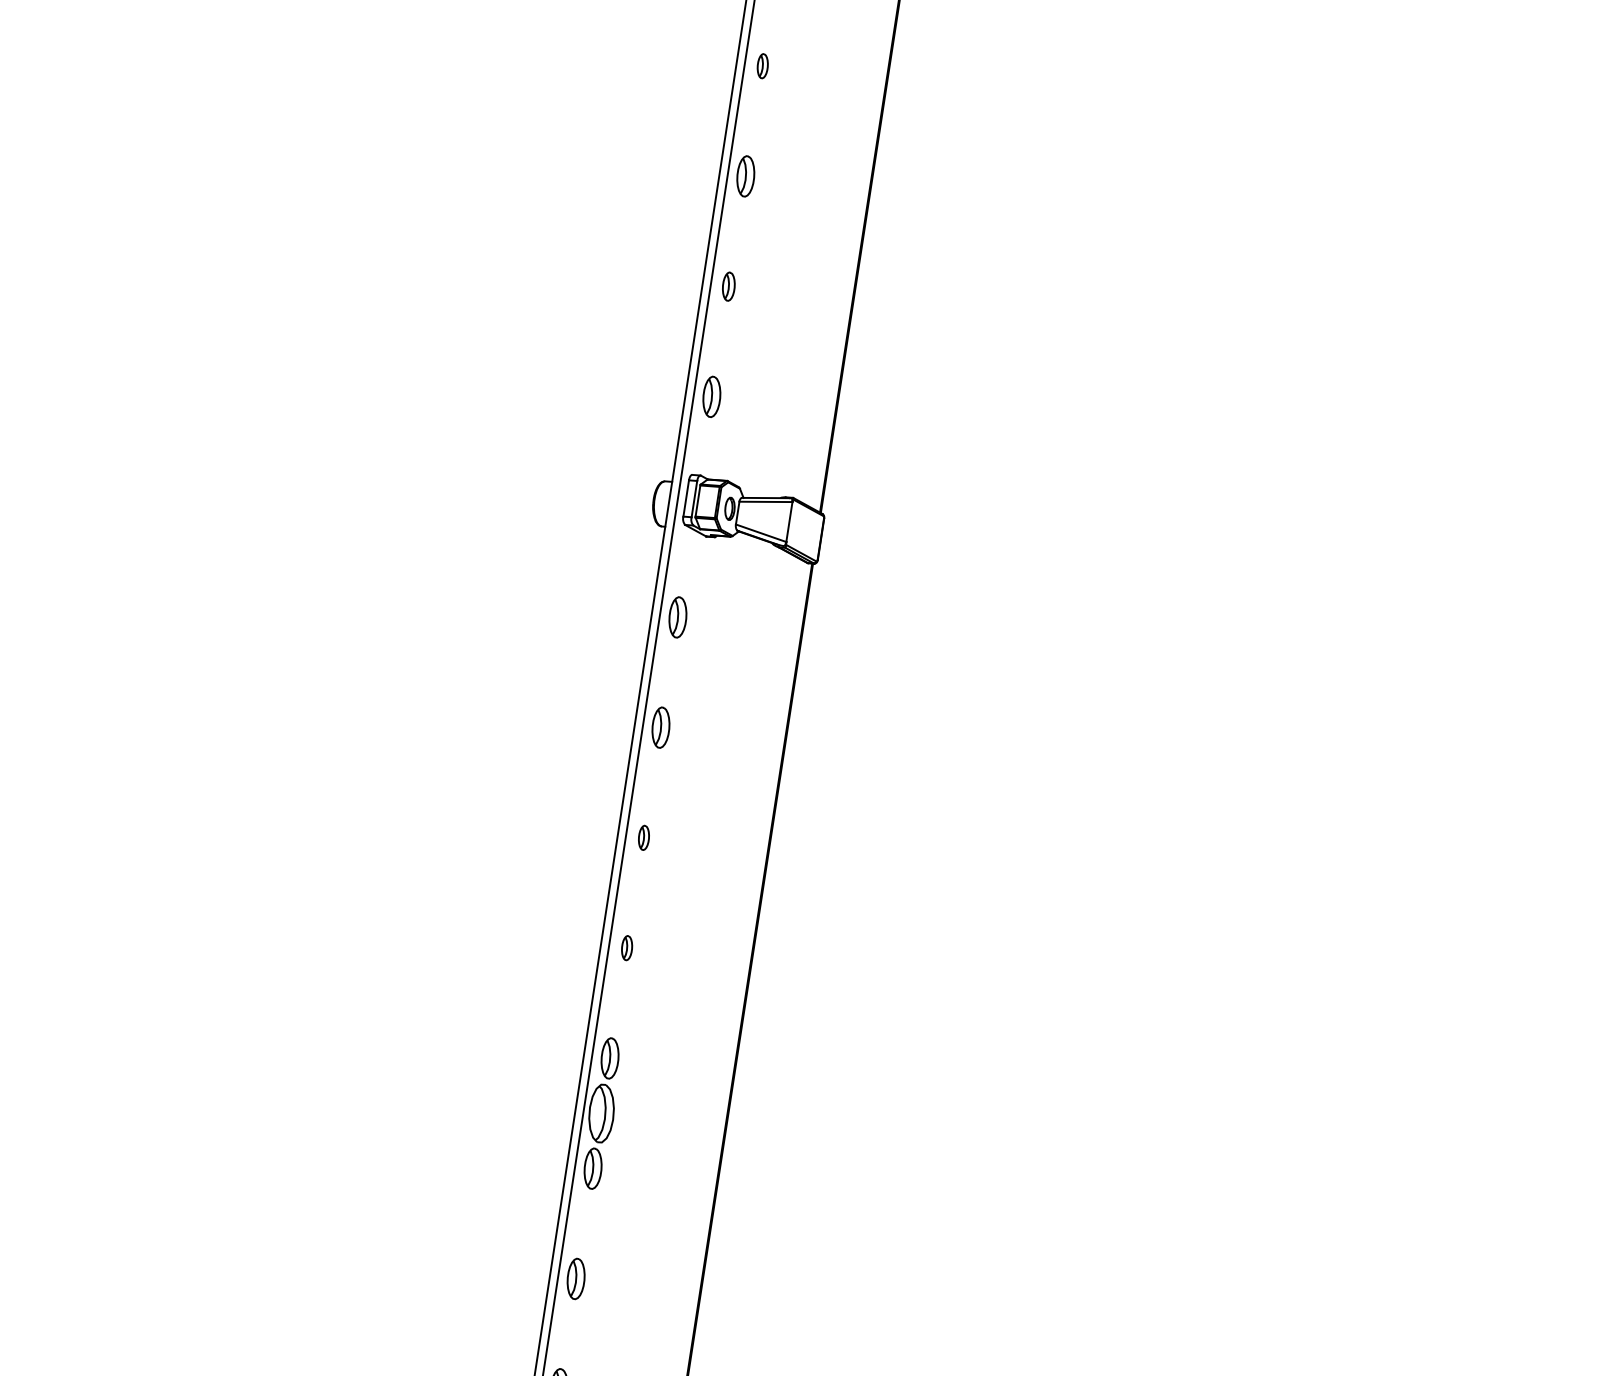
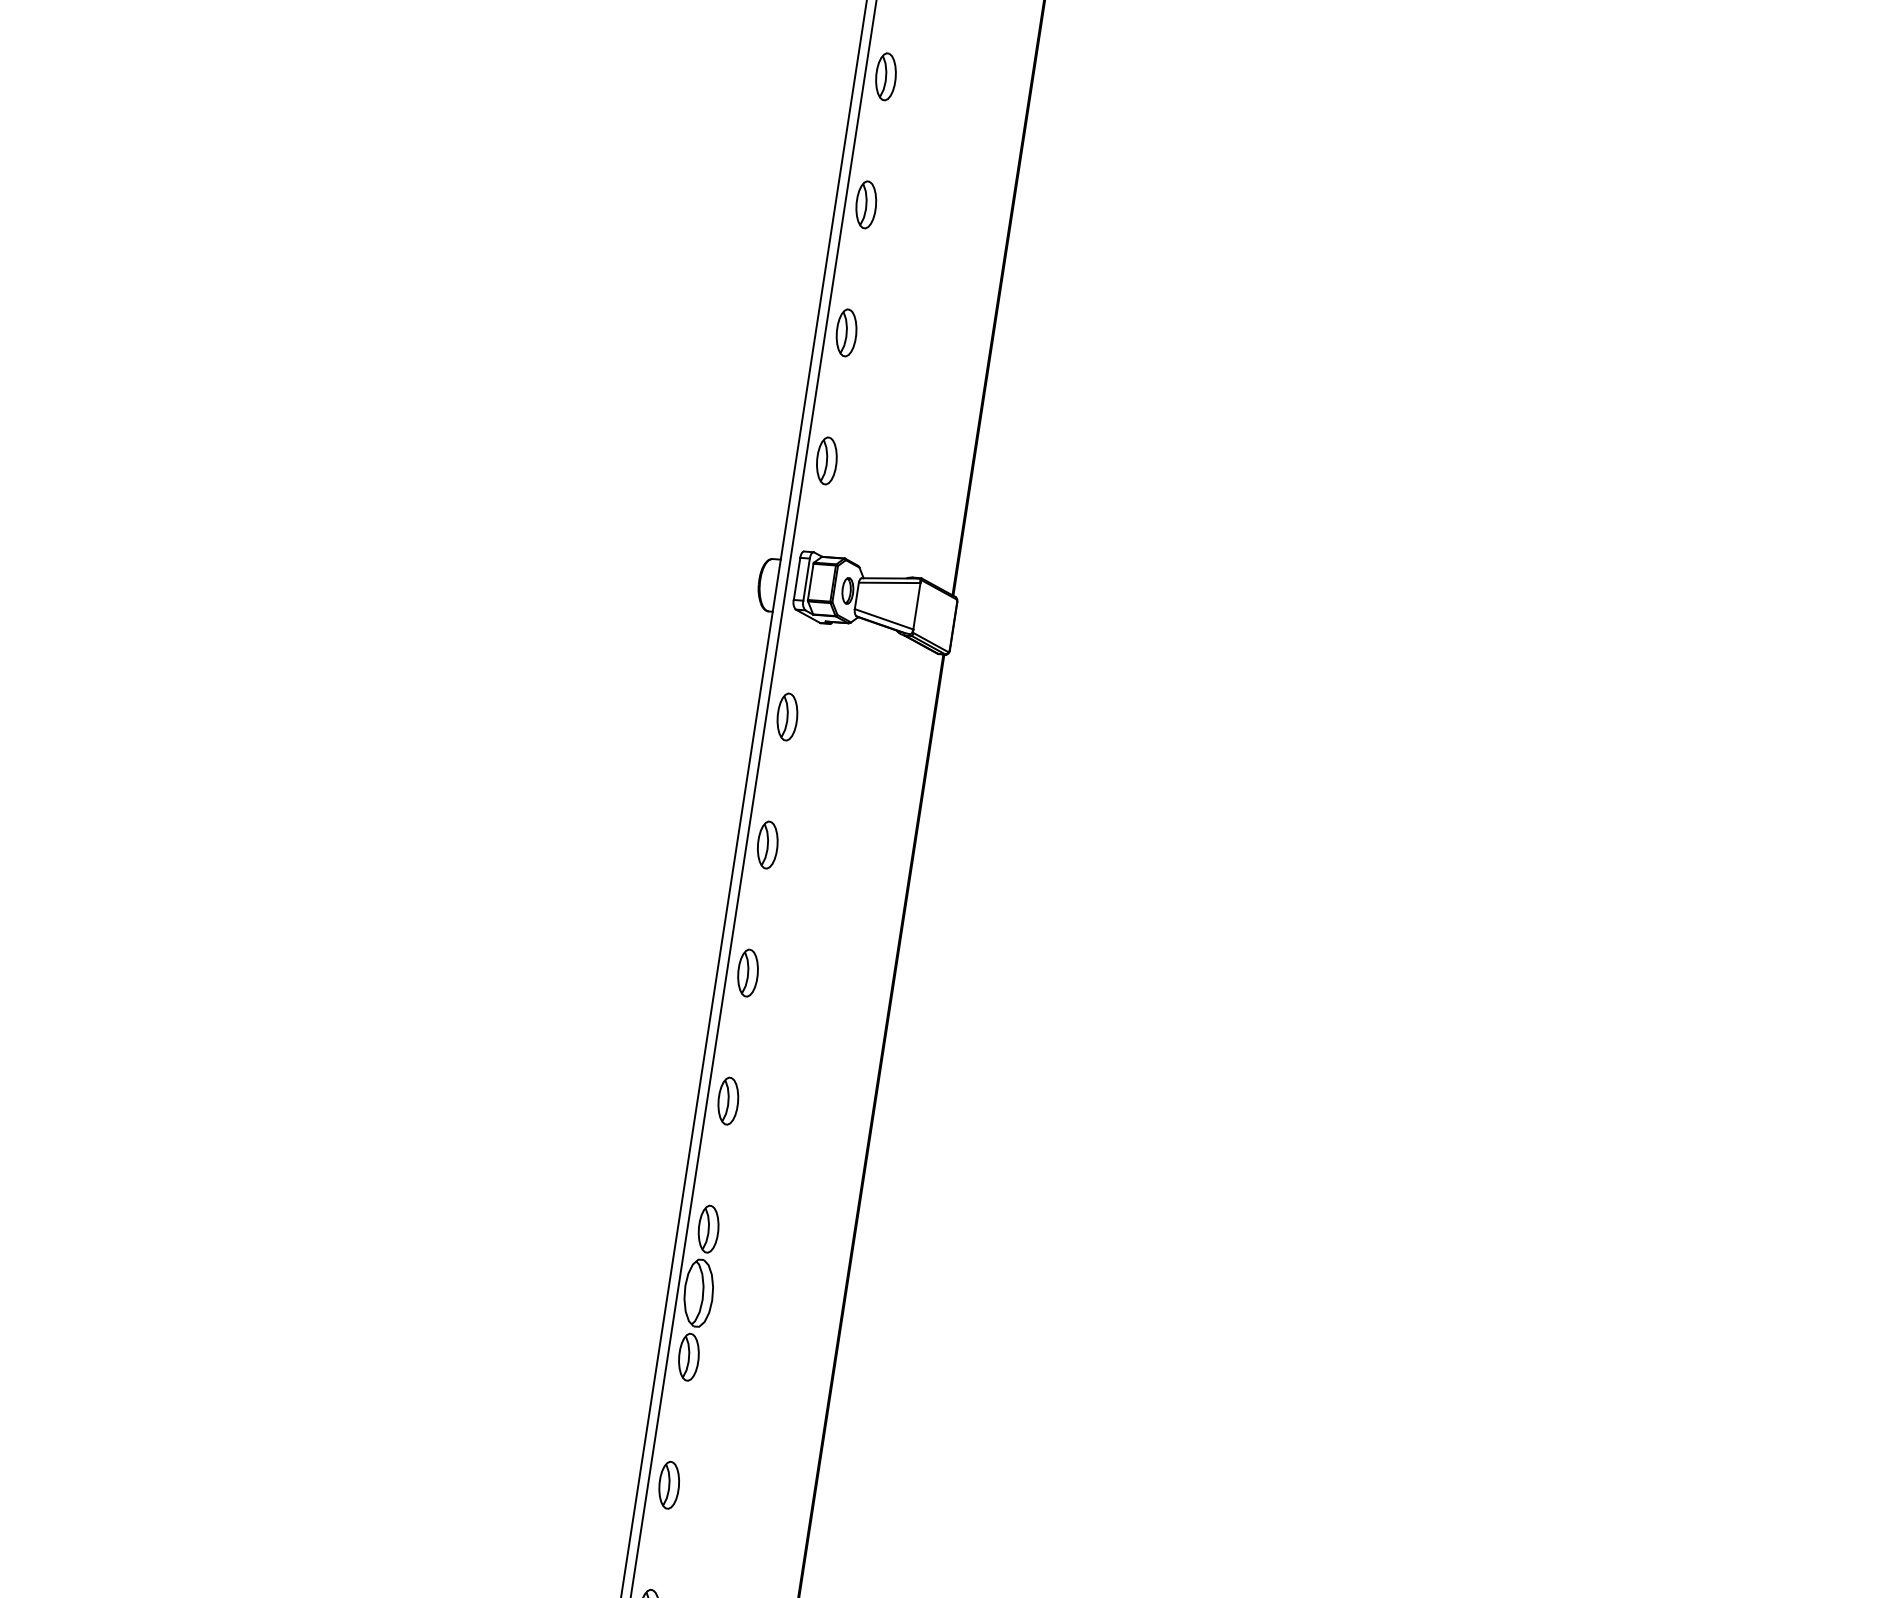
part: (762, 65) -> (885, 76), size x1.67
part: (728, 286) -> (846, 332), size x1.43
part: (643, 837) -> (747, 972), size x1.67
part: (627, 947) -> (728, 1100), size x1.67

